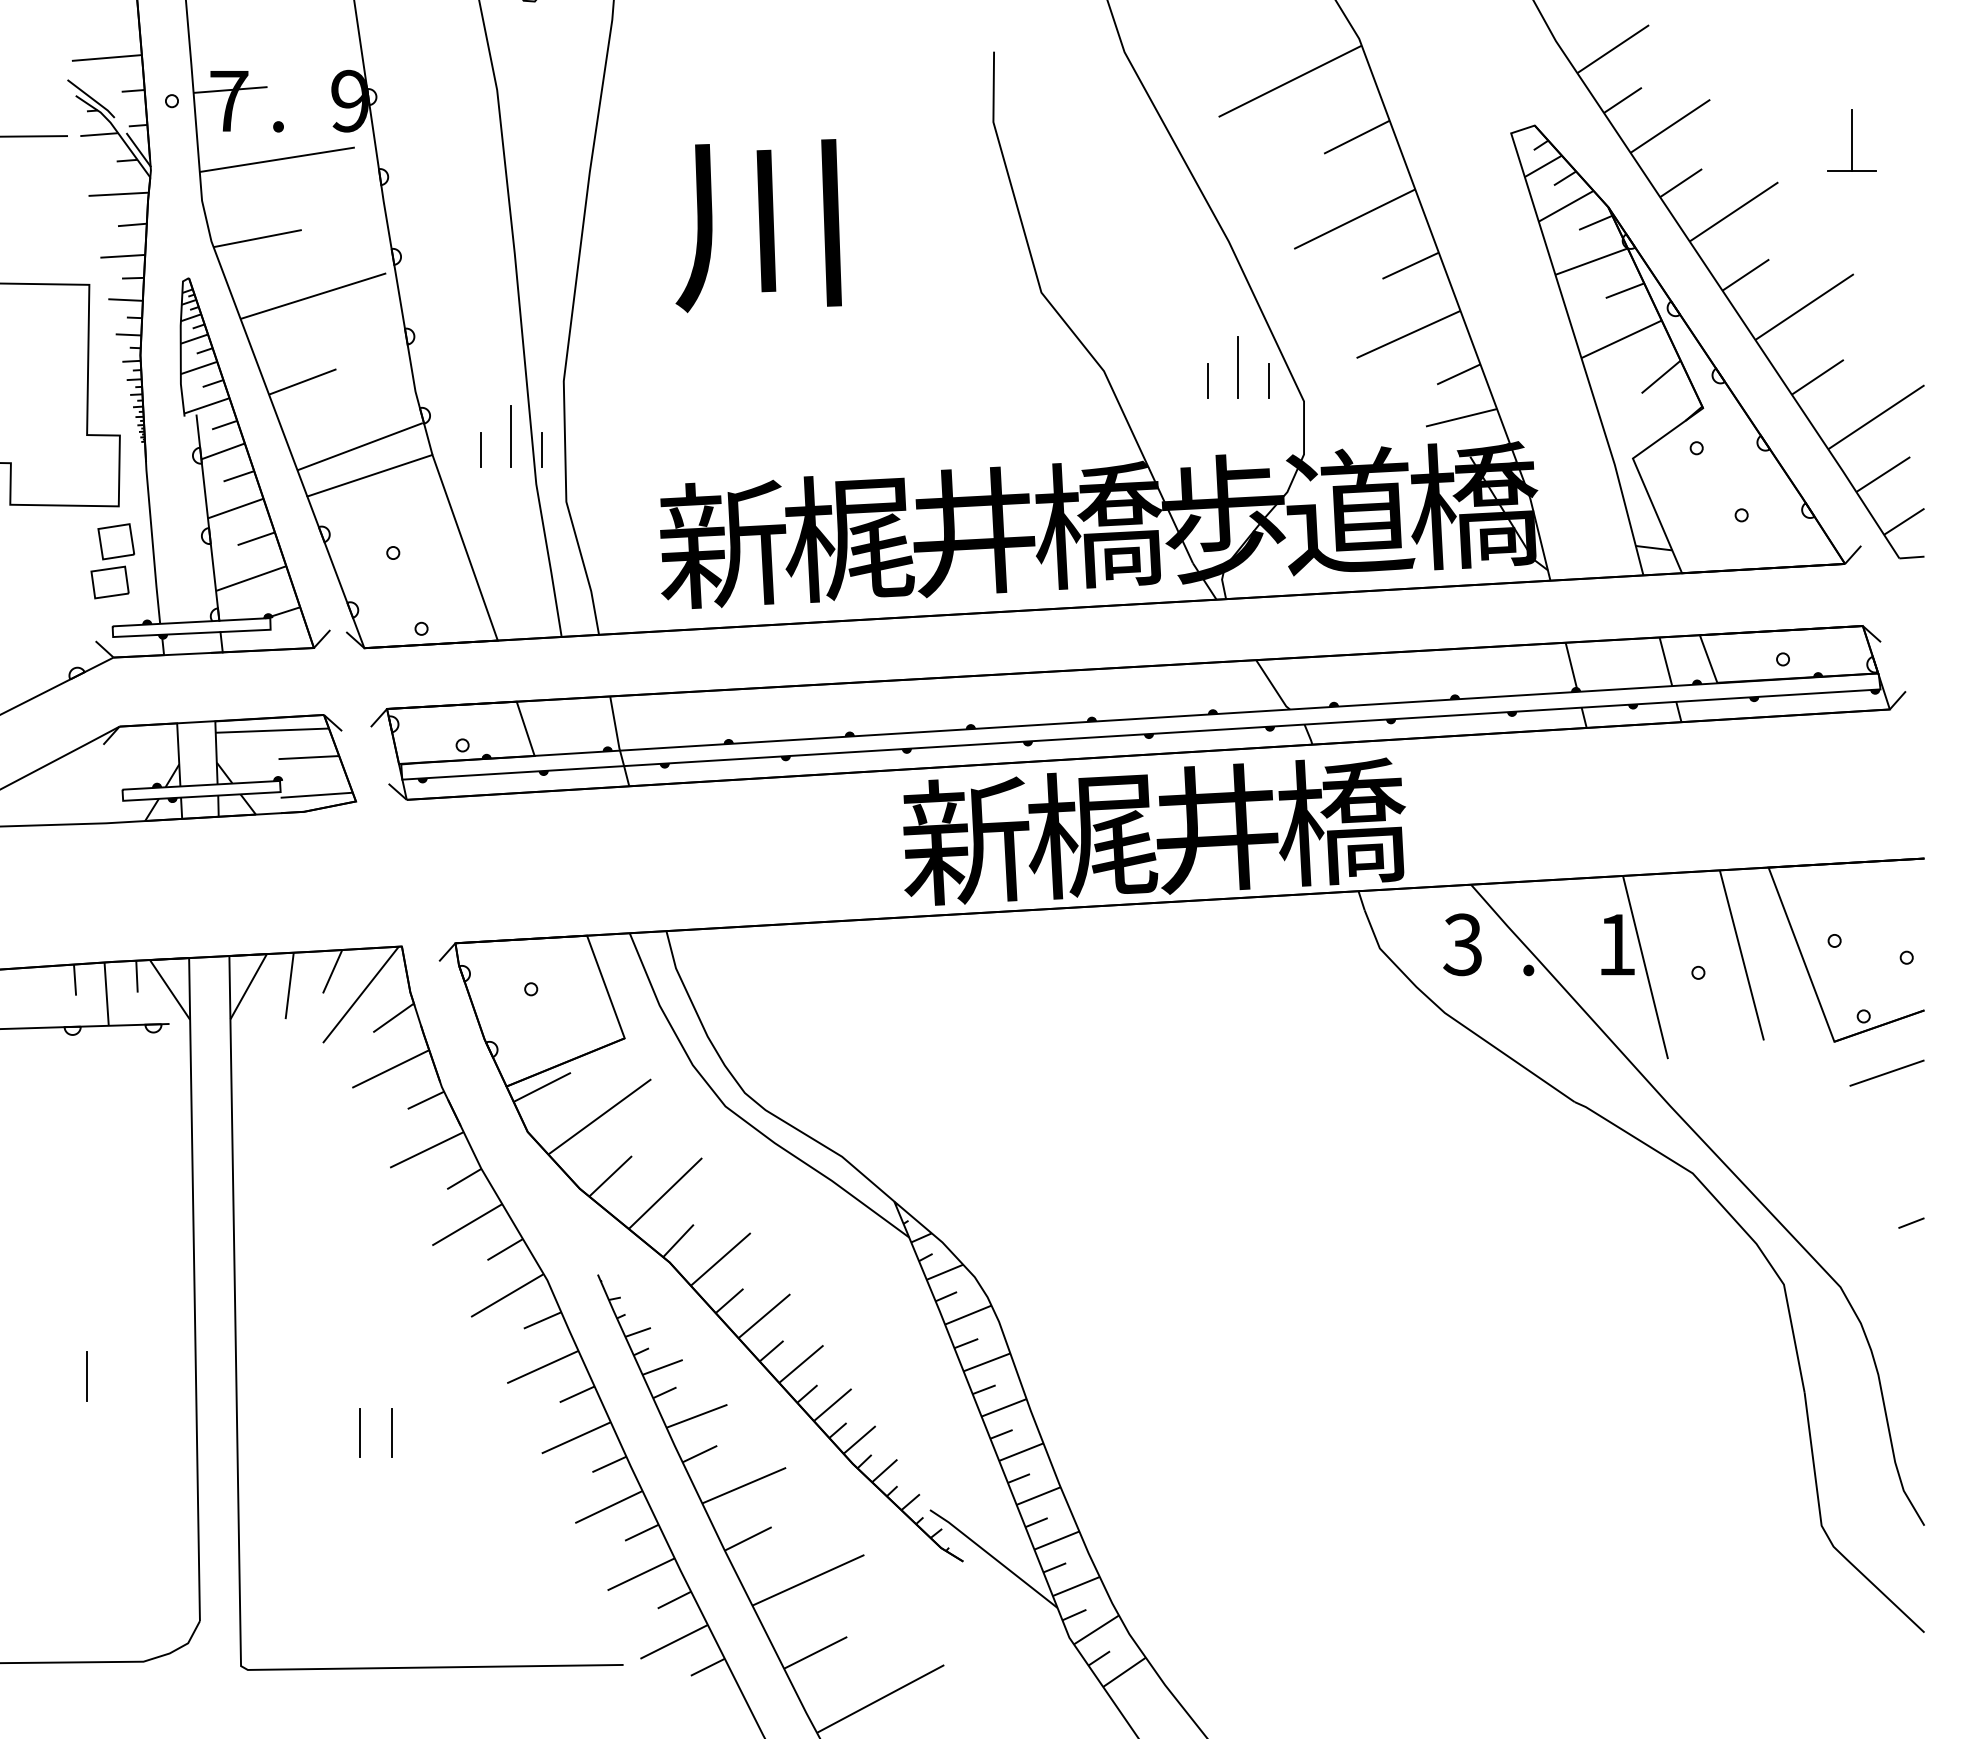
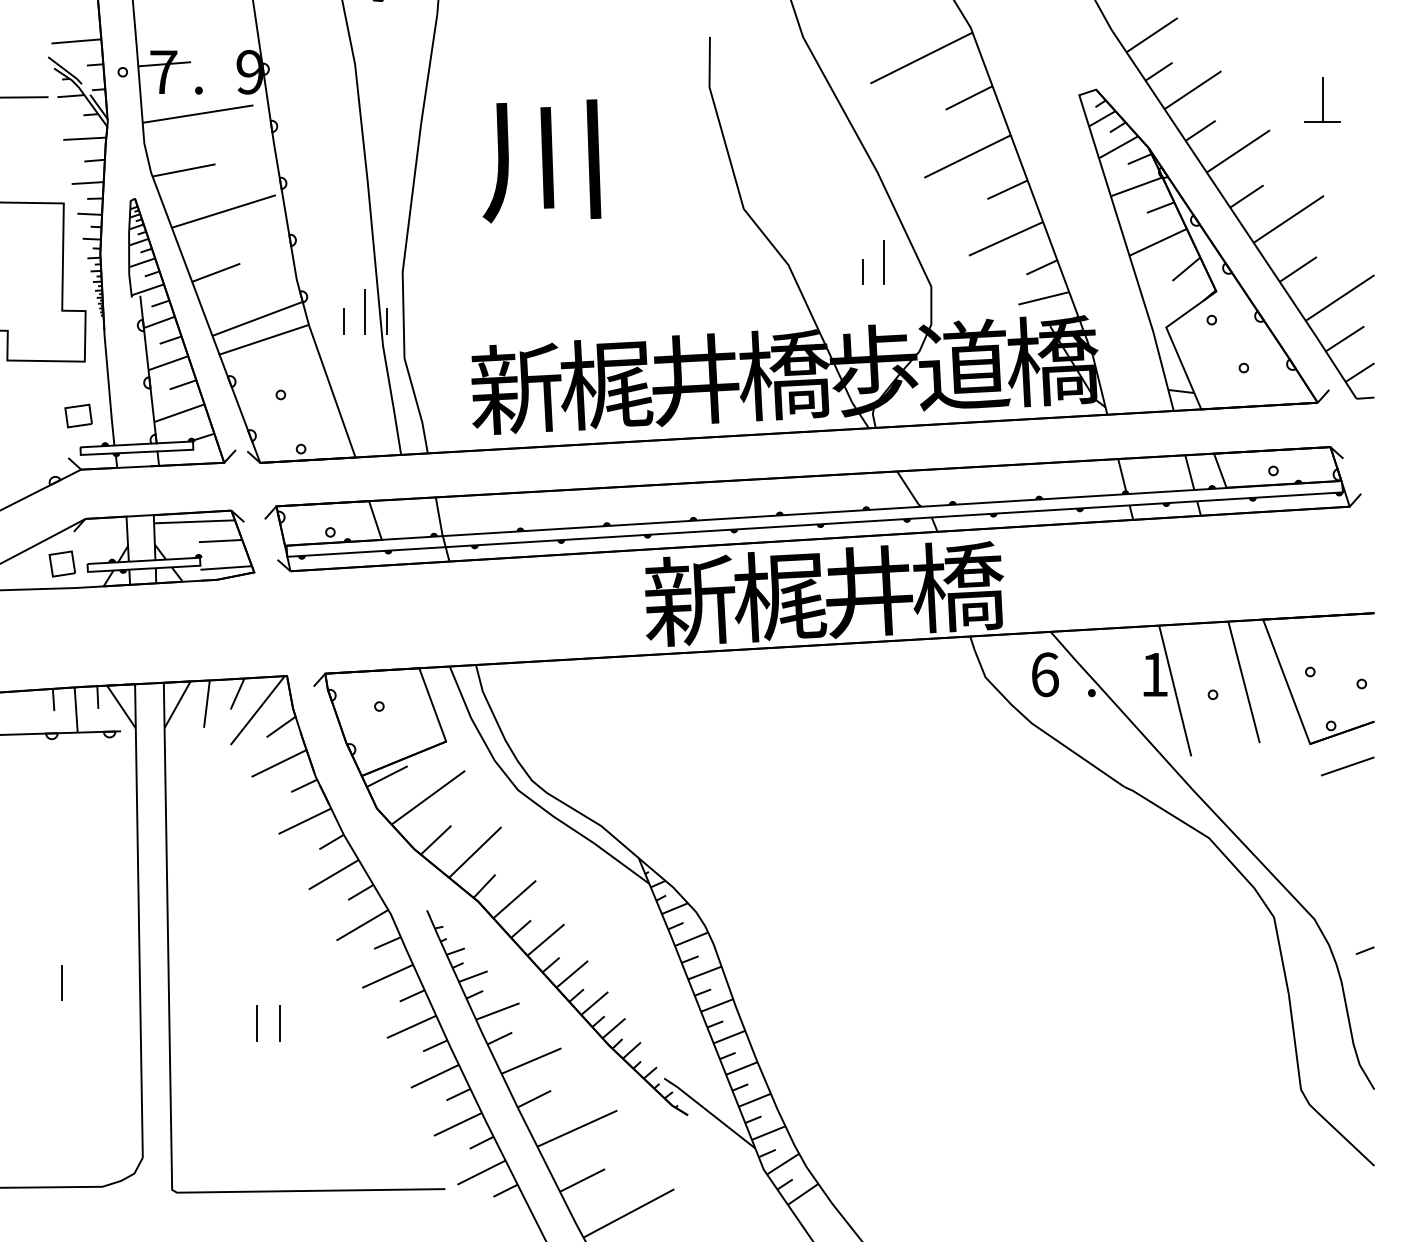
line: (1268, 380) -> (905, 271), removed
part: (116, 541) -> (62, 563), moved
text: (1462, 944) -> (1044, 674), 3 -> 6
line: (1911, 1222) -> (1365, 950), moved

